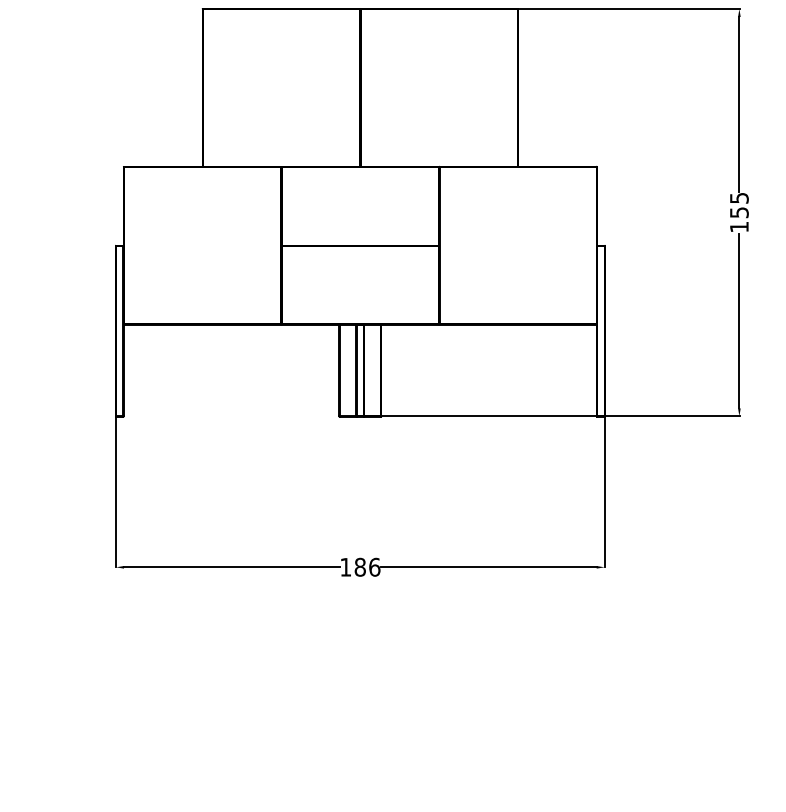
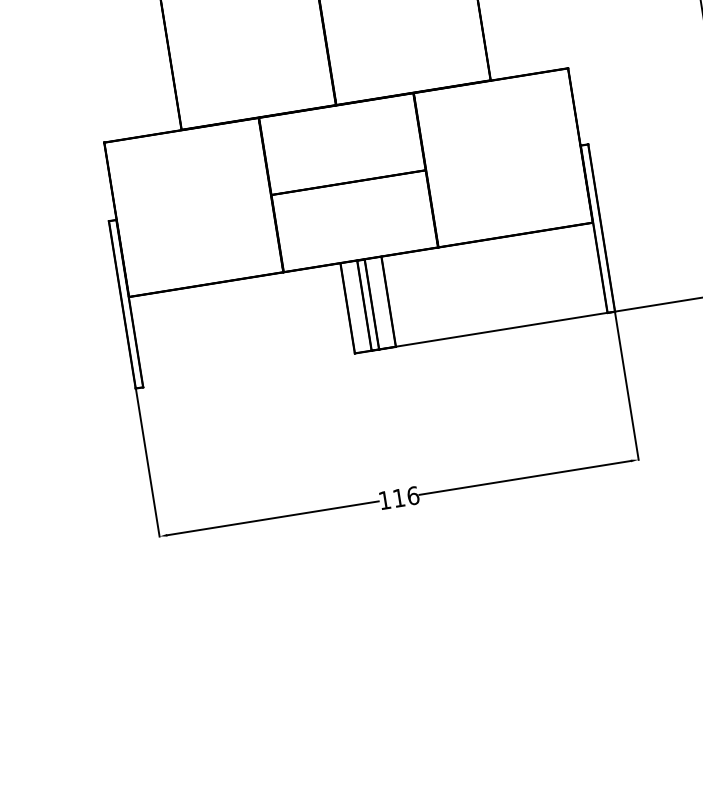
text: (359, 566) -> (398, 497), 186 -> 116

